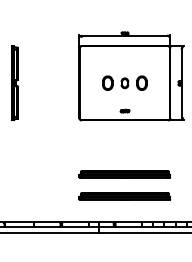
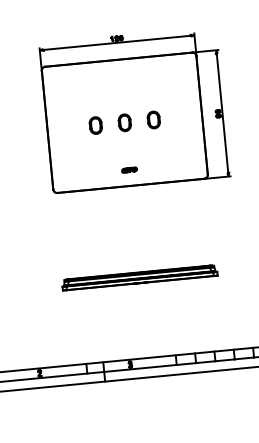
part: (107, 83) -> (95, 125), size x0.71
part: (141, 83) -> (153, 120), size x0.71
part: (124, 196) -> (142, 315), removed

